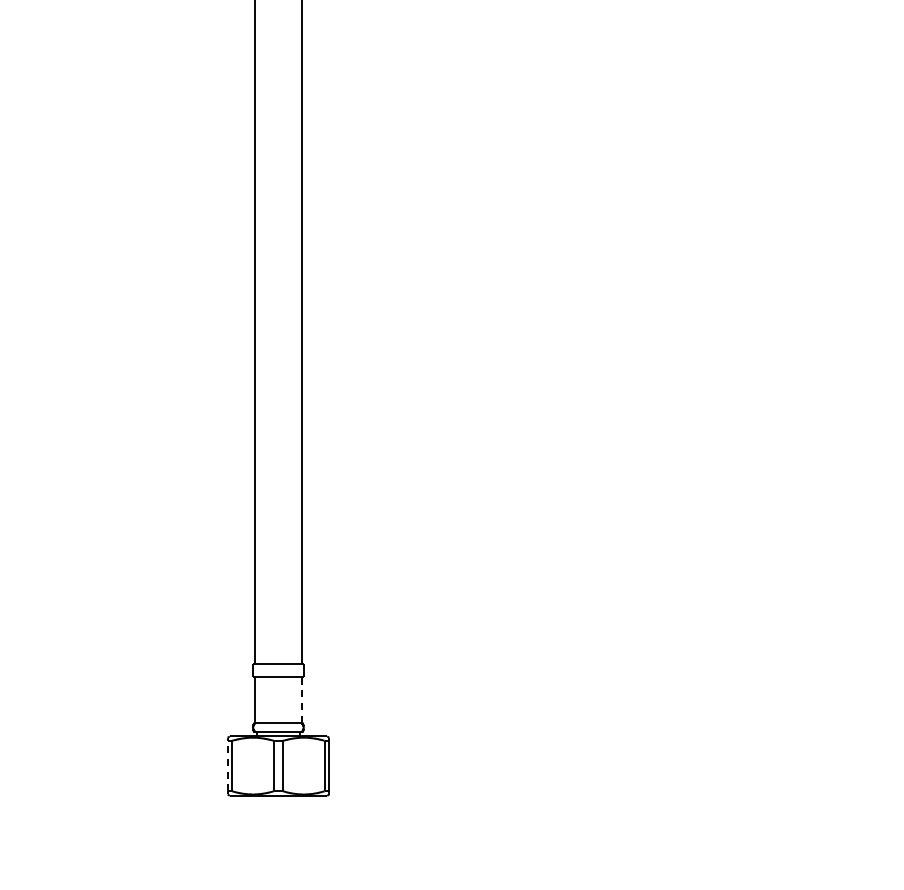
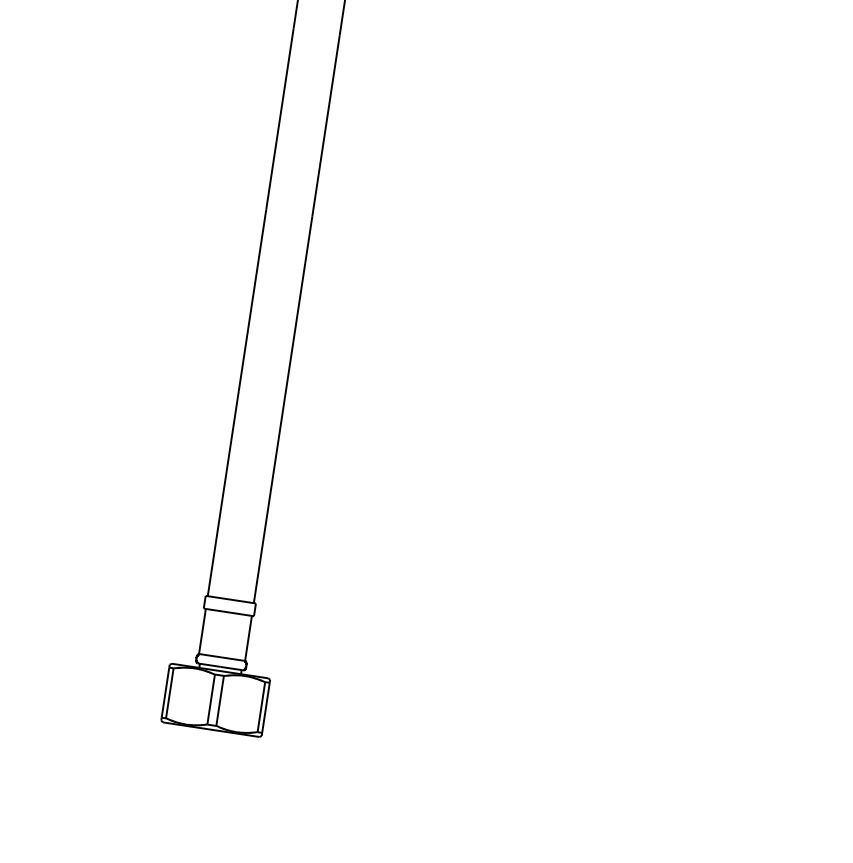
line: (301, 700) -> (248, 638), dashed -> solid
line: (227, 765) -> (165, 692), dashed -> solid

